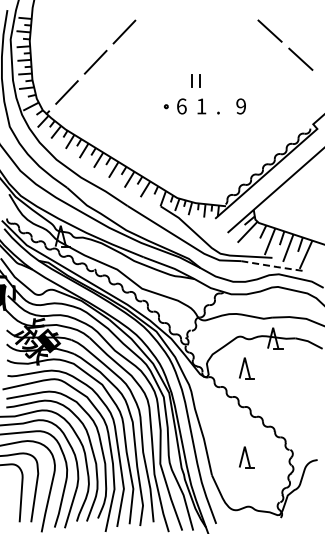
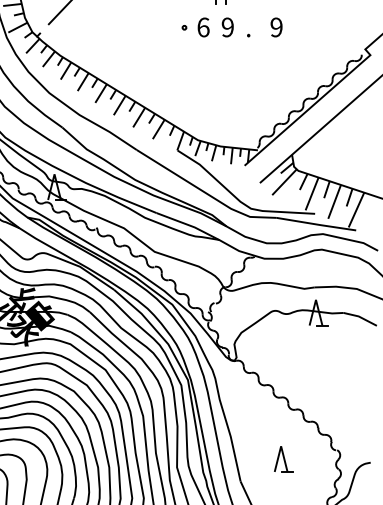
text: (201, 106) -> (227, 27), 1 -> 9
line: (274, 266) -> (317, 224), dashed -> solid
part: (246, 368) -> (283, 350), removed

